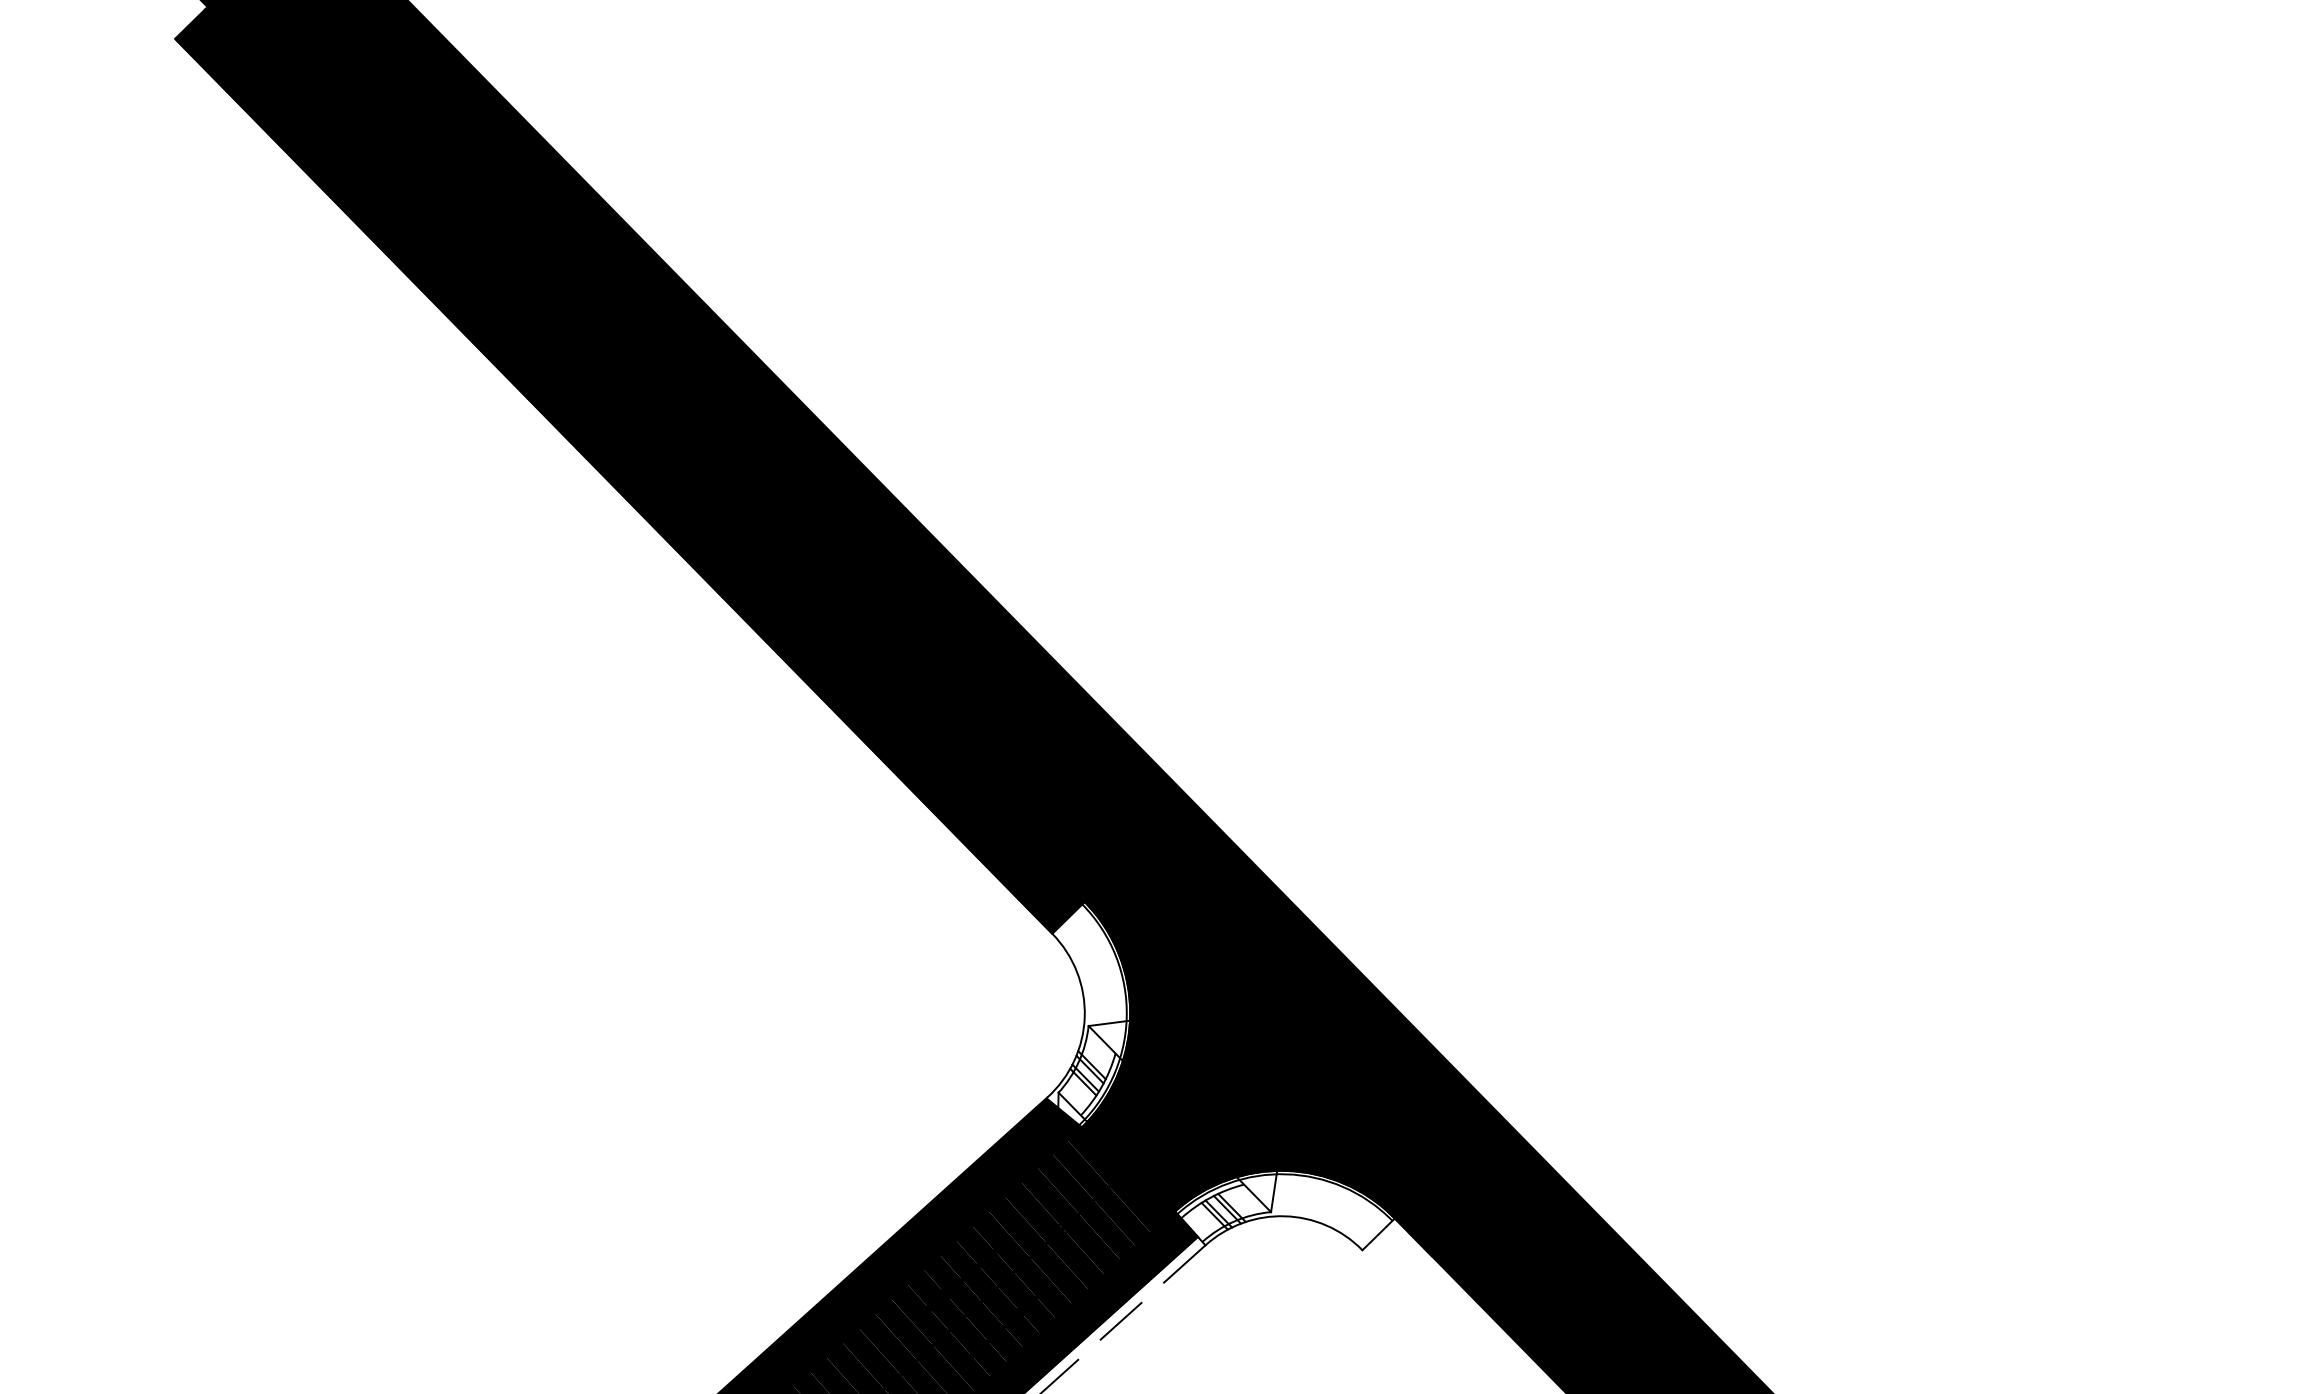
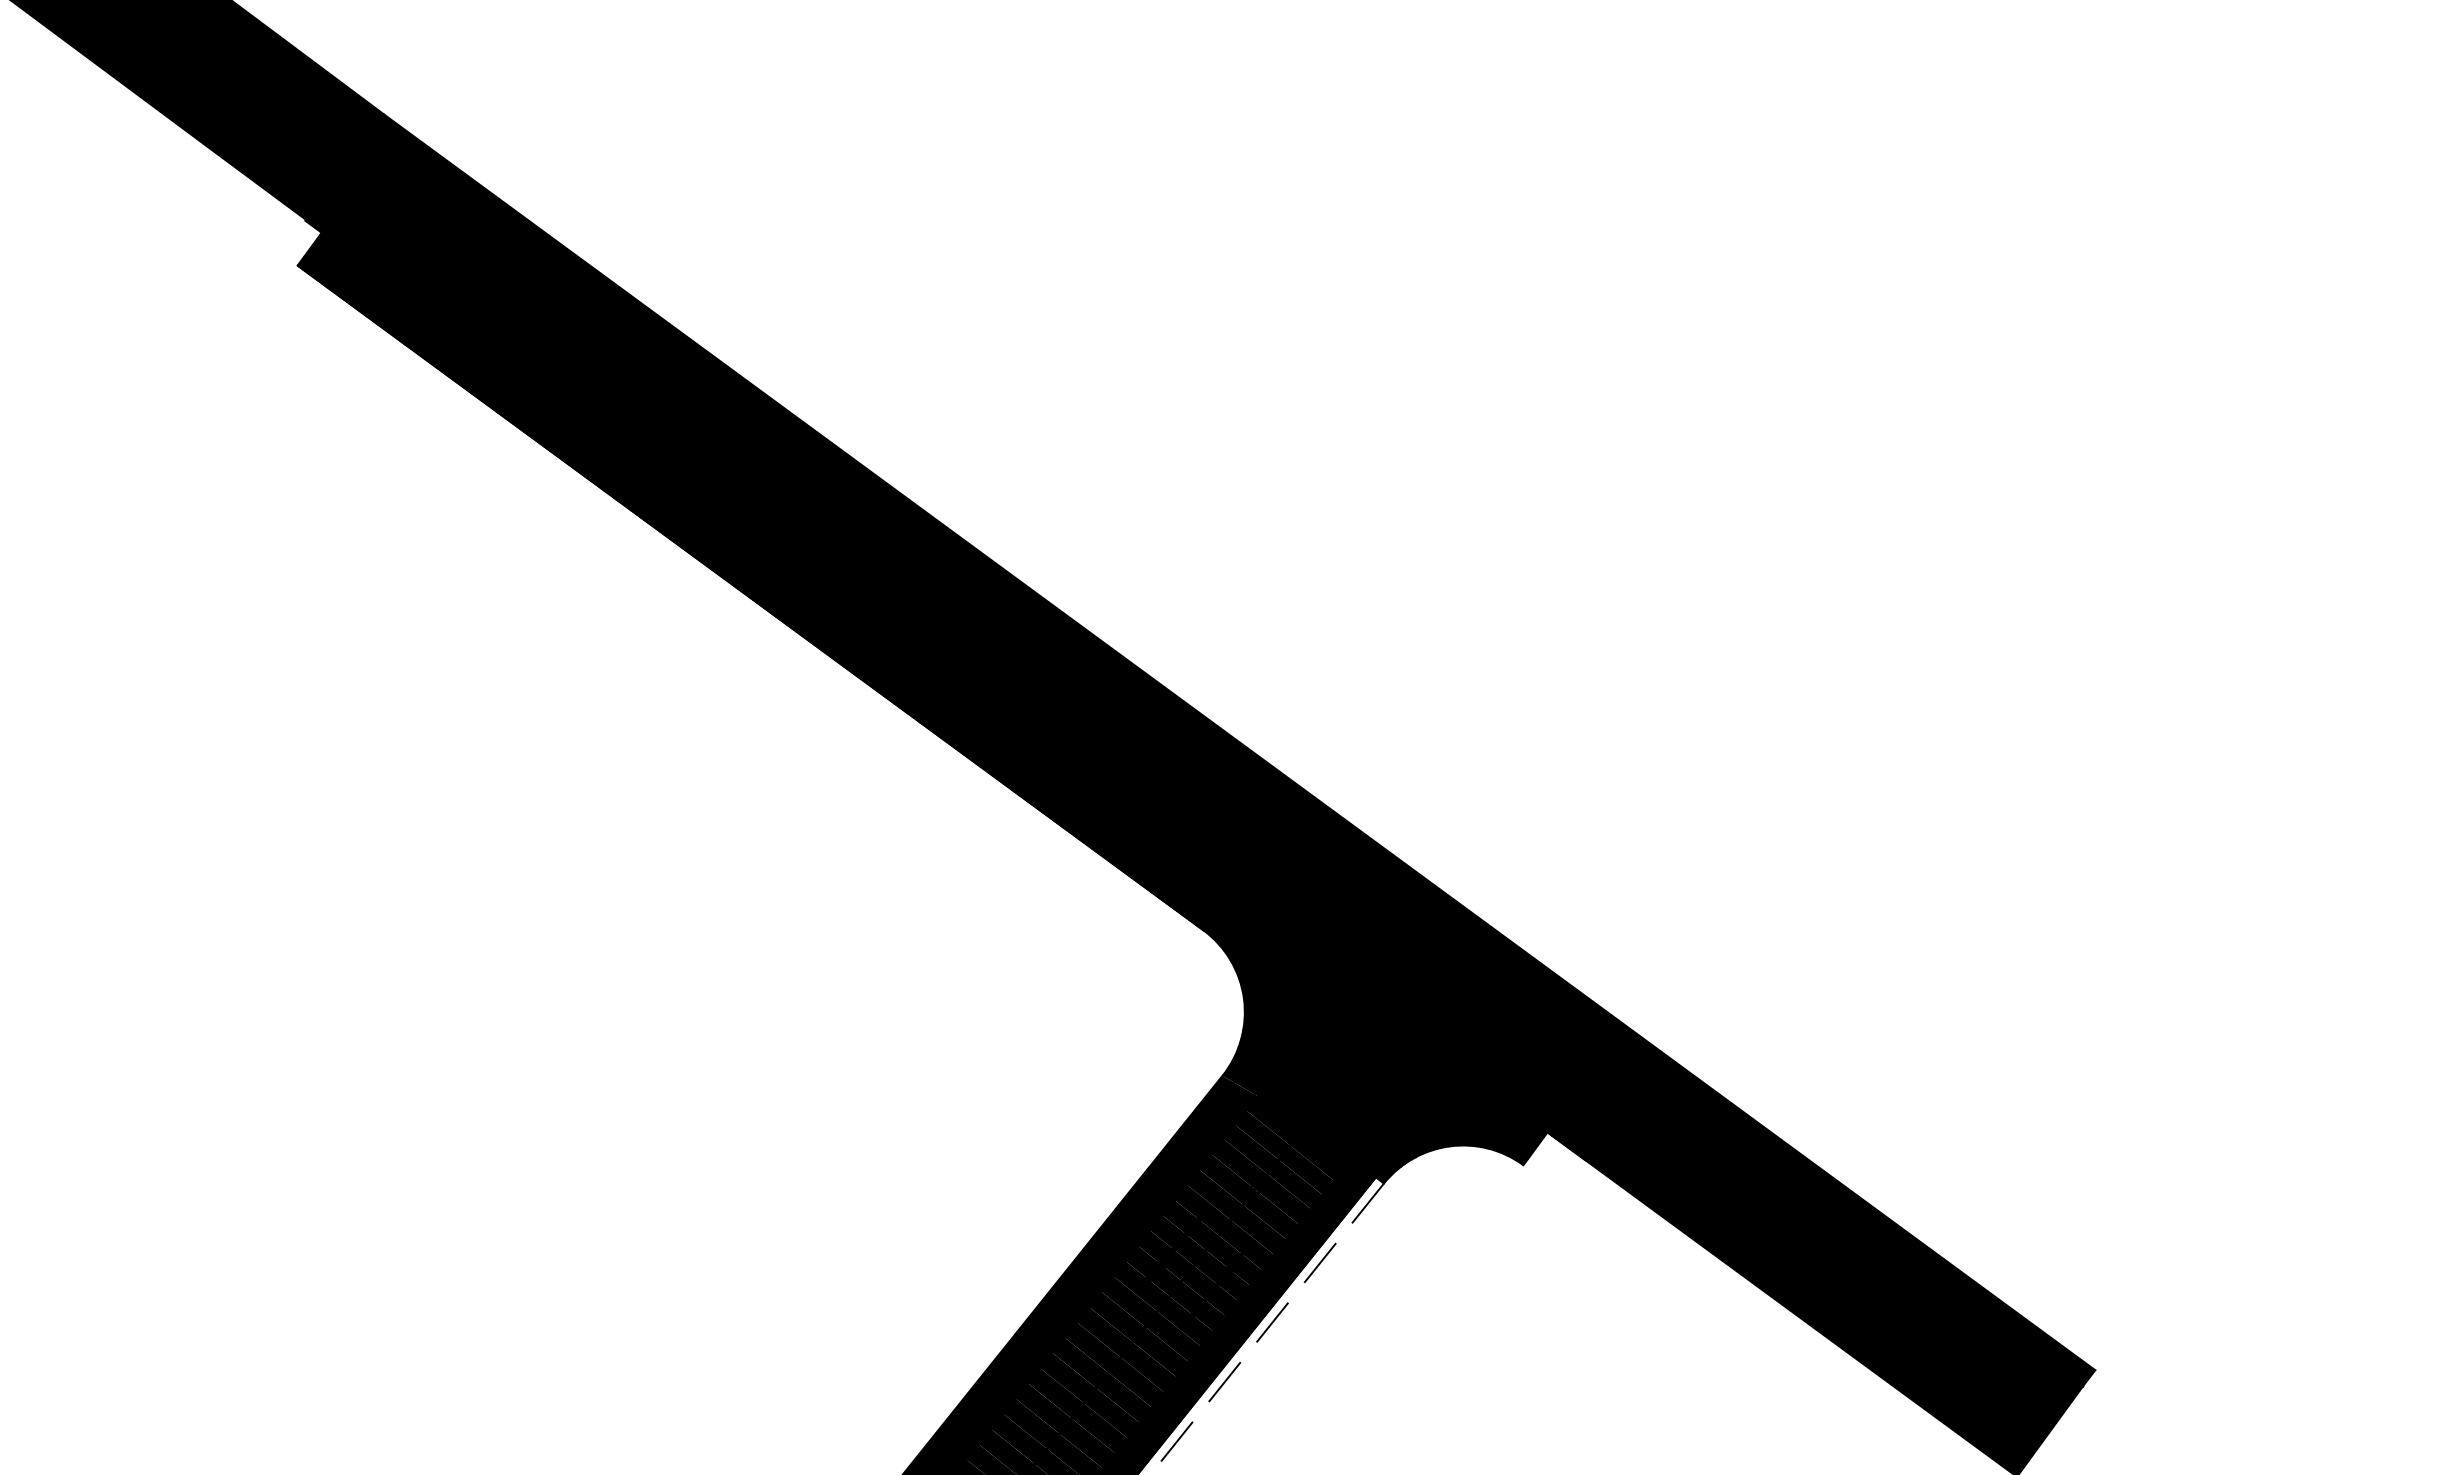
fill: (1085, 1014) -> (1244, 996), added
fill: (1284, 1213) -> (1449, 1143), added

